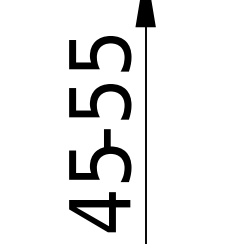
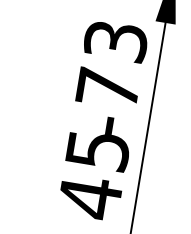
text: (99, 77) -> (111, 64), -55 -> -73

